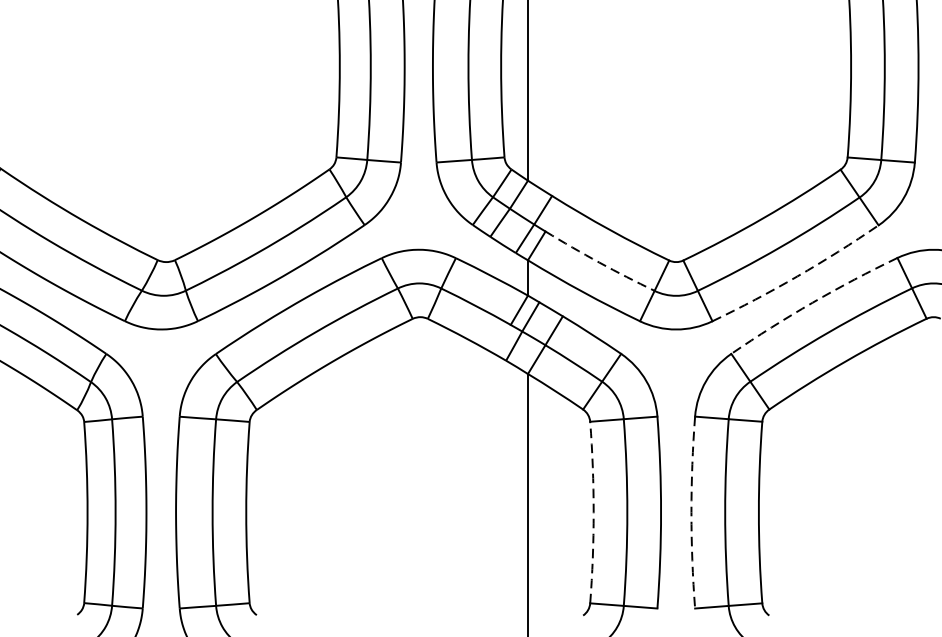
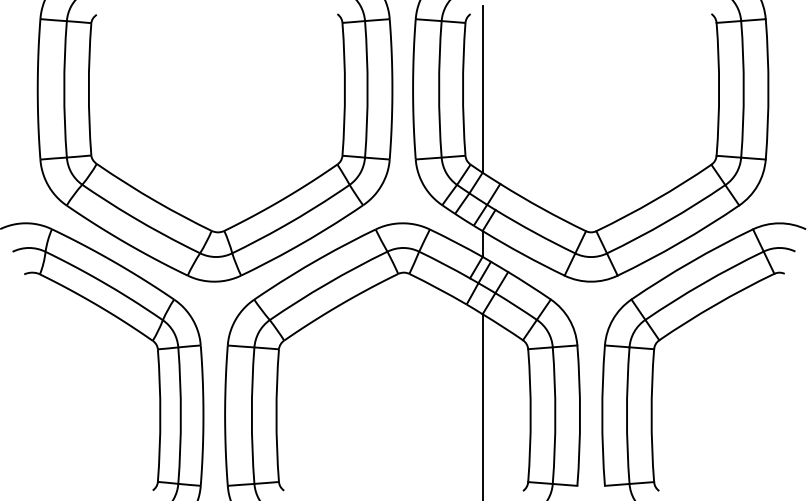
arc: (598, 262) -> (534, 232), dashed -> solid
arc: (796, 275) -> (679, 242), dashed -> solid
arc: (812, 303) -> (690, 262), dashed -> solid
arc: (593, 512) -> (530, 415), dashed -> solid
arc: (691, 512) -> (602, 415), dashed -> solid

